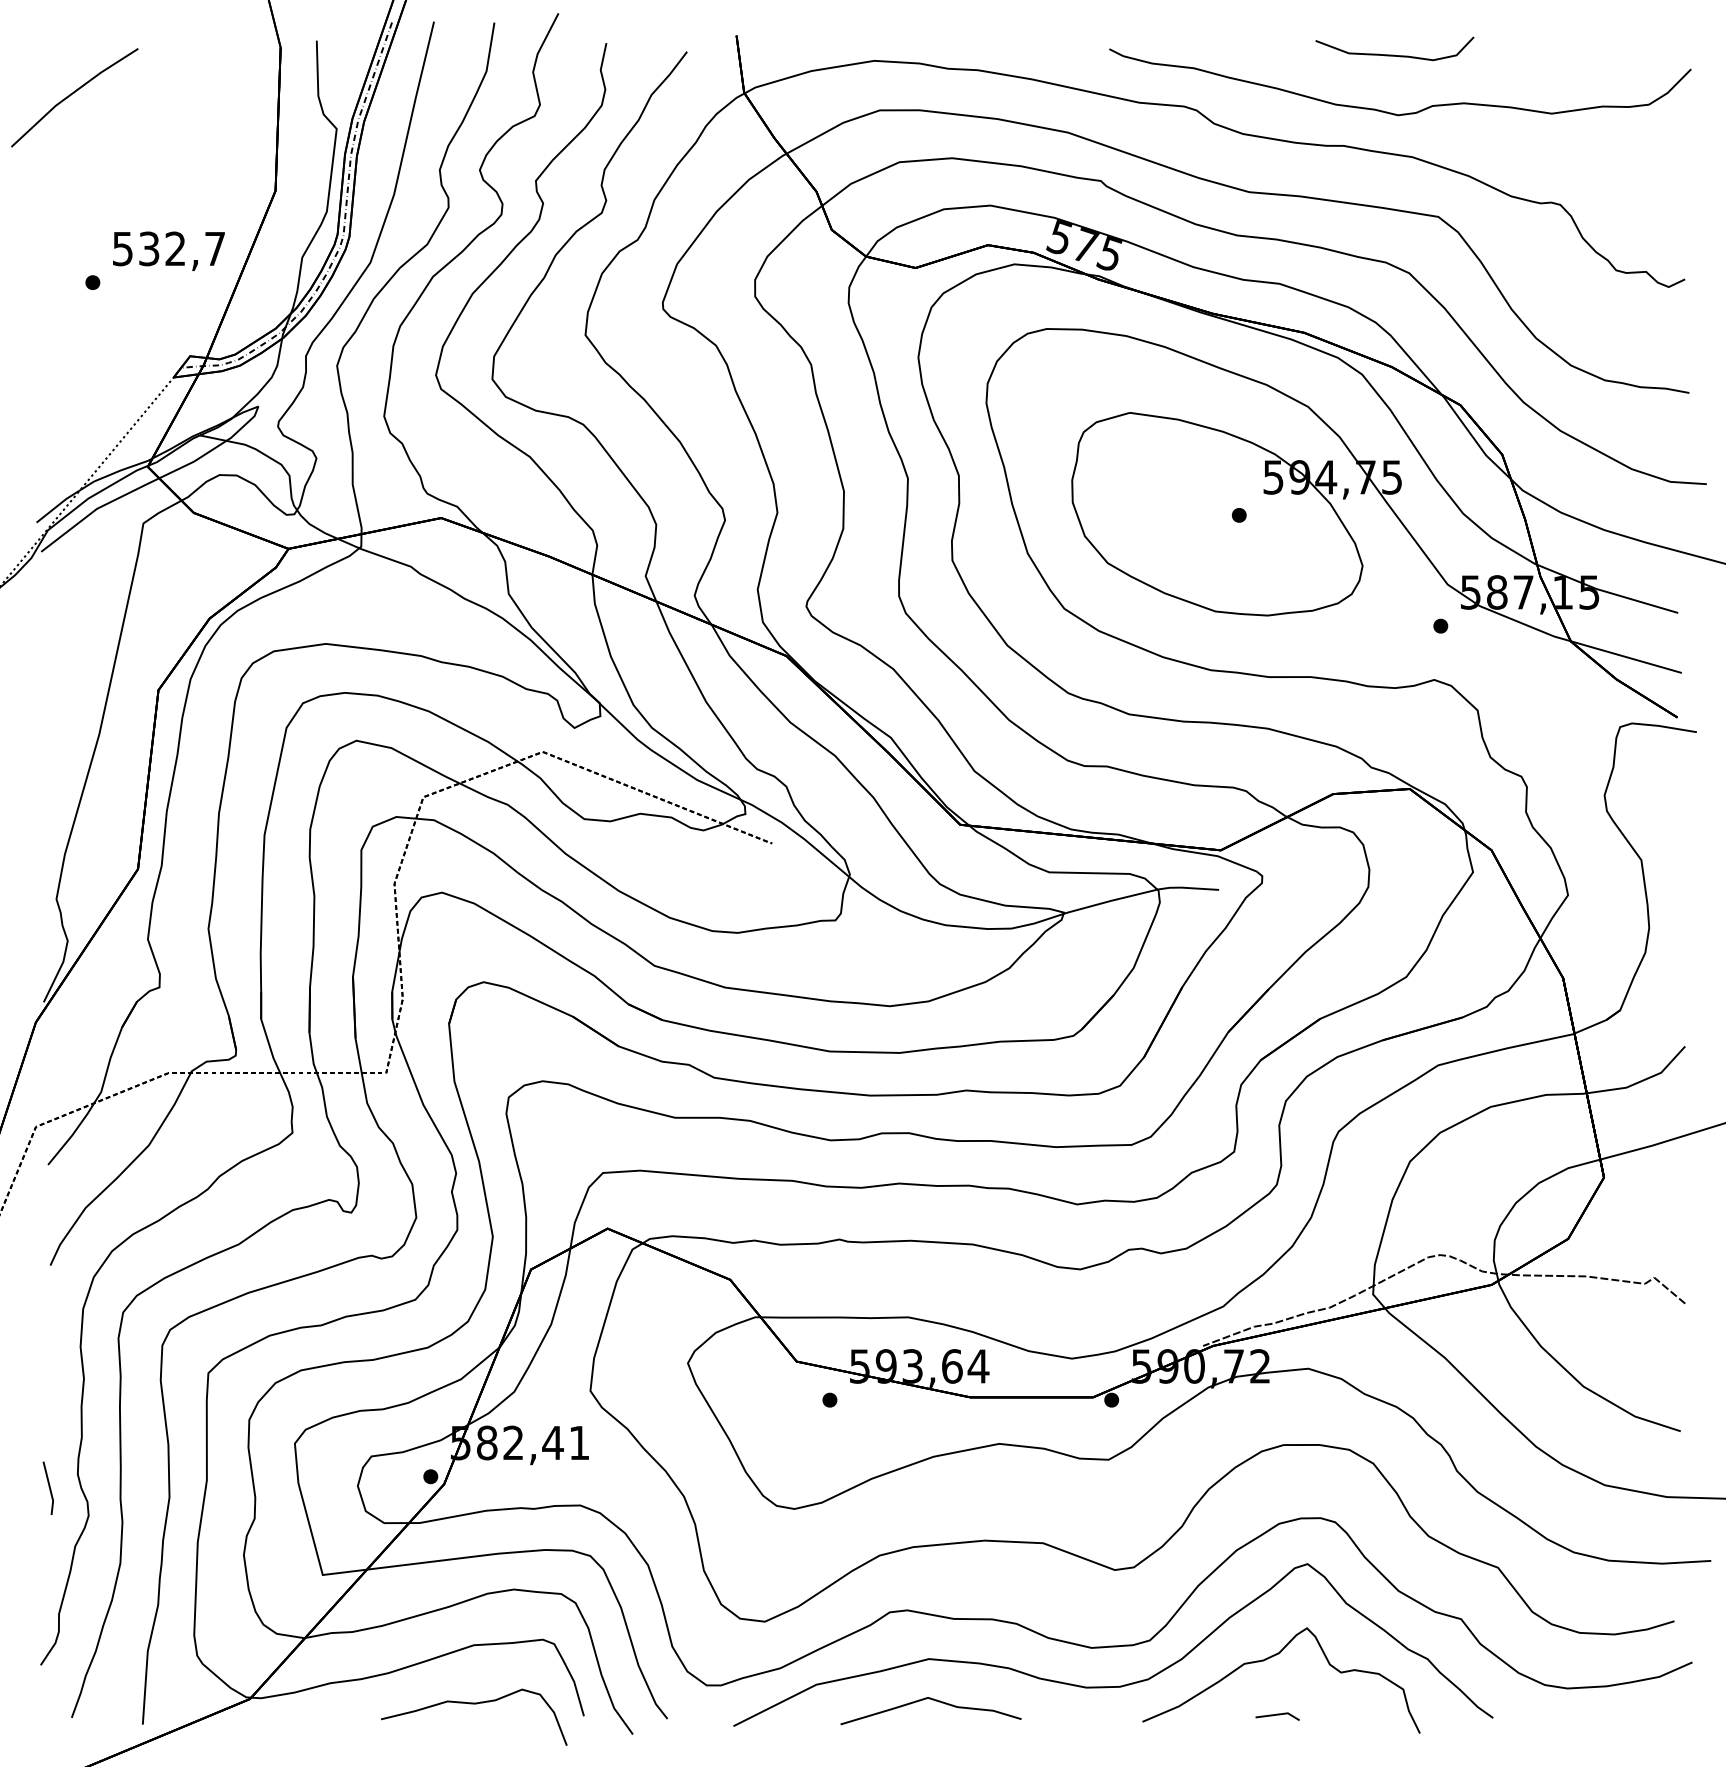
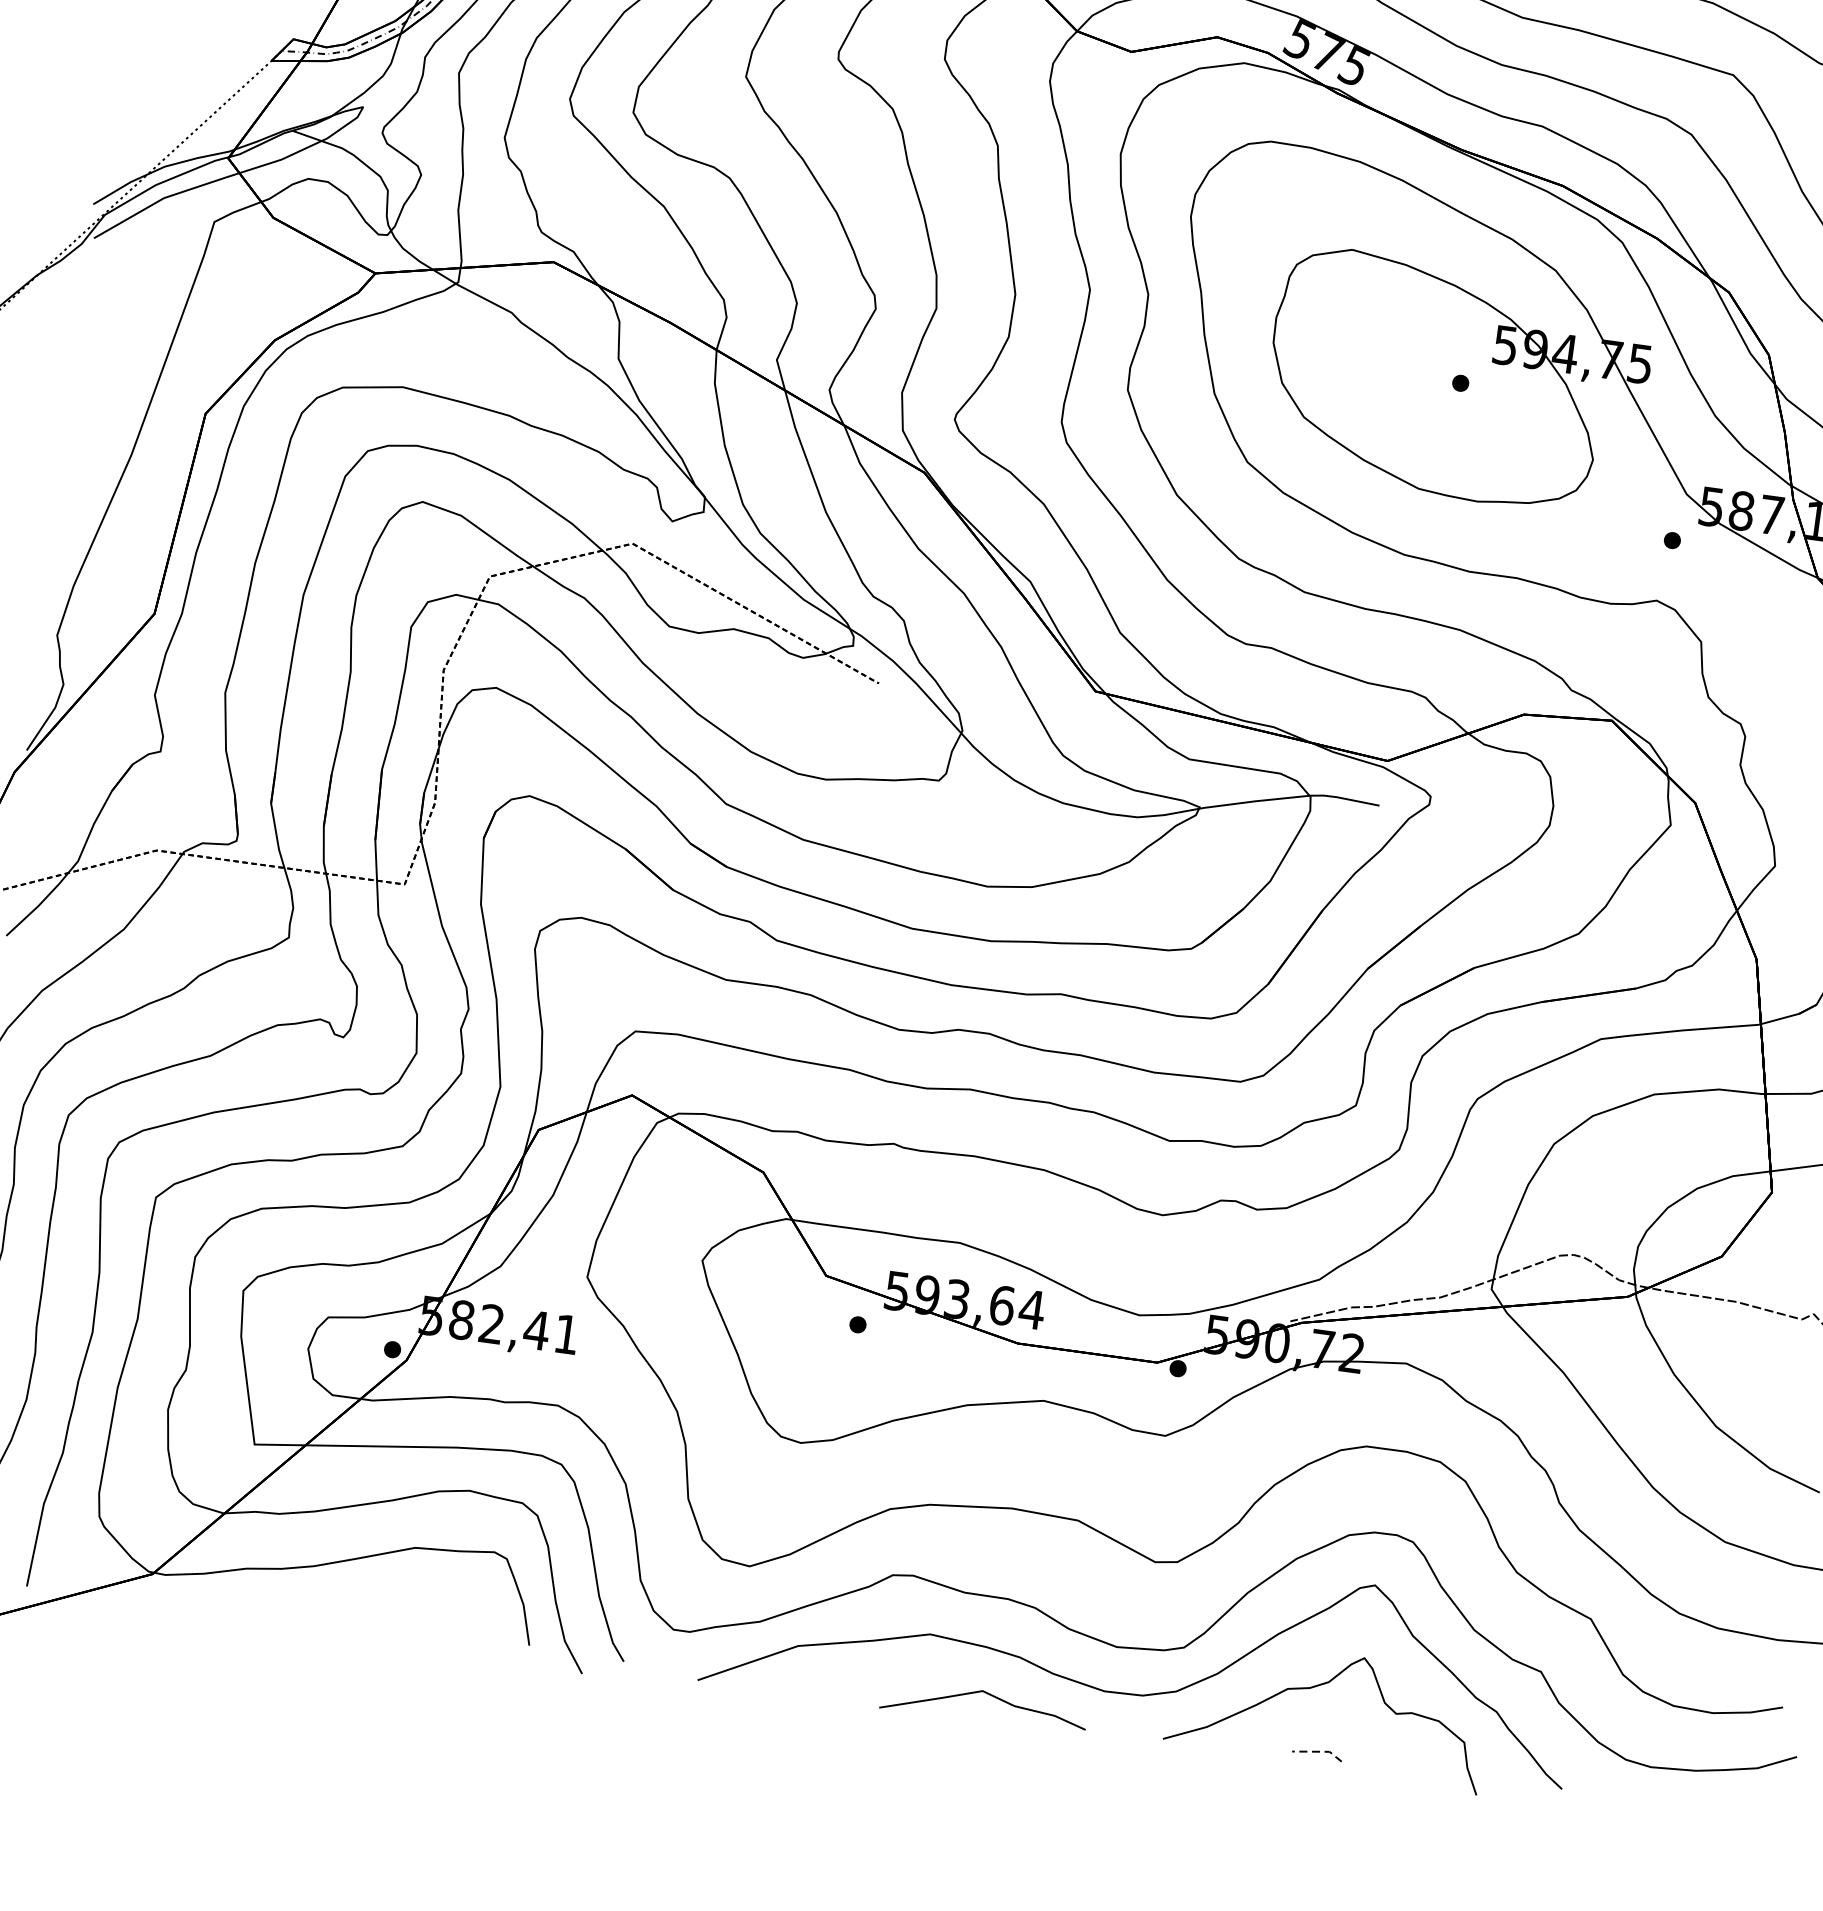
curve: (932, 1700) -> (987, 1694), moved
curve: (474, 1704) -> (406, 1615), removed
line: (1279, 1714) -> (1319, 1751), solid -> dashed

